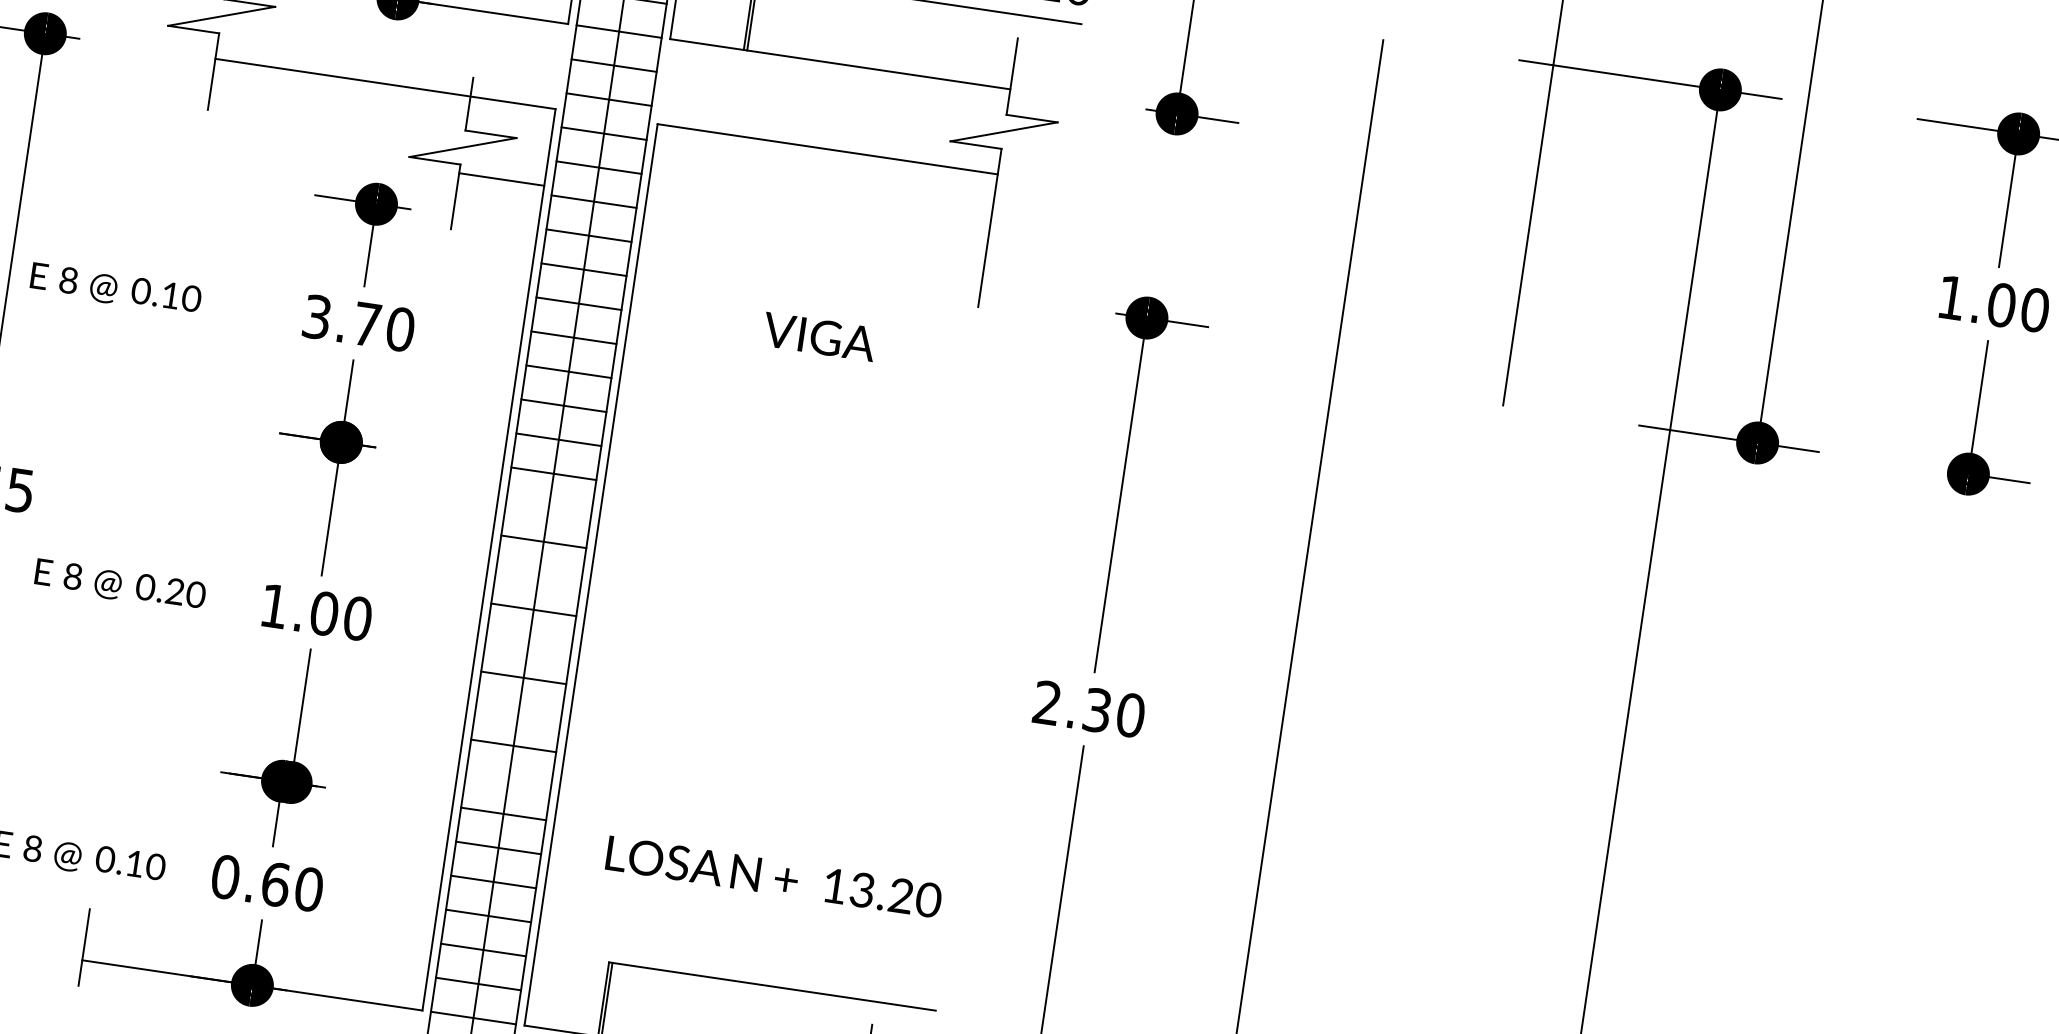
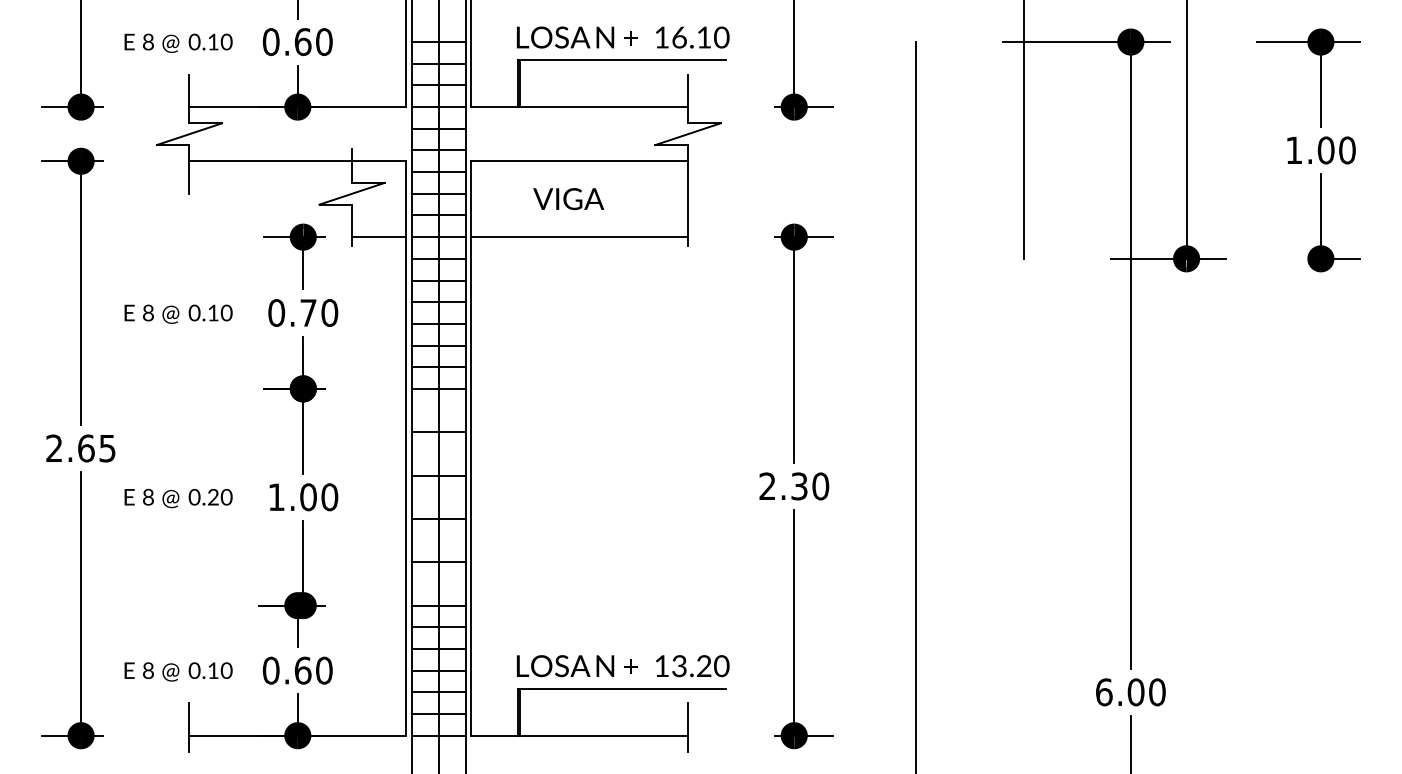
line: (502, 180) -> (379, 237), moved
line: (809, 268) -> (579, 237), added
text: (115, 288) -> (178, 313), moved
text: (316, 316) -> (276, 312), 3.70 -> 0.70
text: (818, 337) -> (568, 199), moved
text: (774, 877) -> (623, 666), moved

